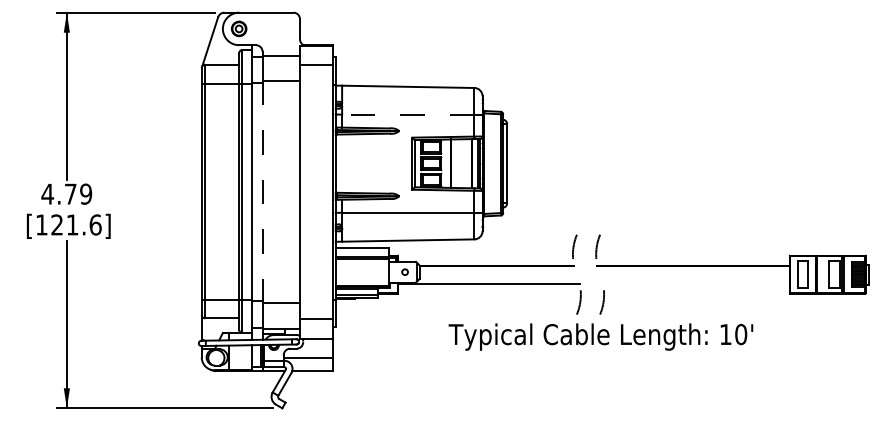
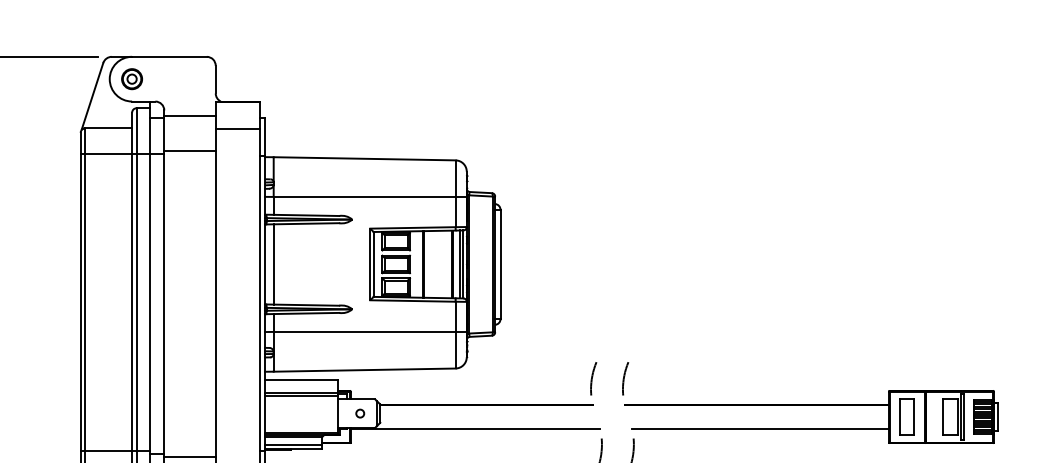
line: (407, 114) -> (363, 196), dashed -> solid
line: (342, 163) -> (274, 264), added
line: (262, 191) -> (164, 302), dashed -> solid
line: (695, 283) -> (759, 429), added

